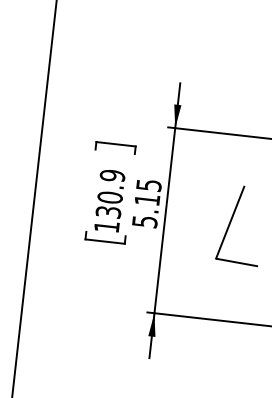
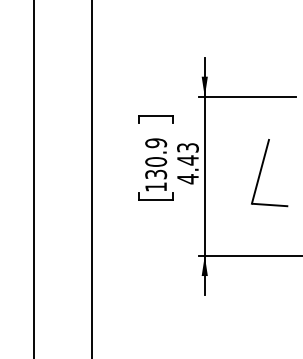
text: (146, 203) -> (187, 163), 5.15 -> 4.43

